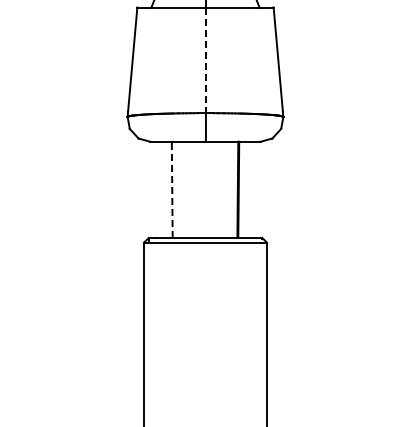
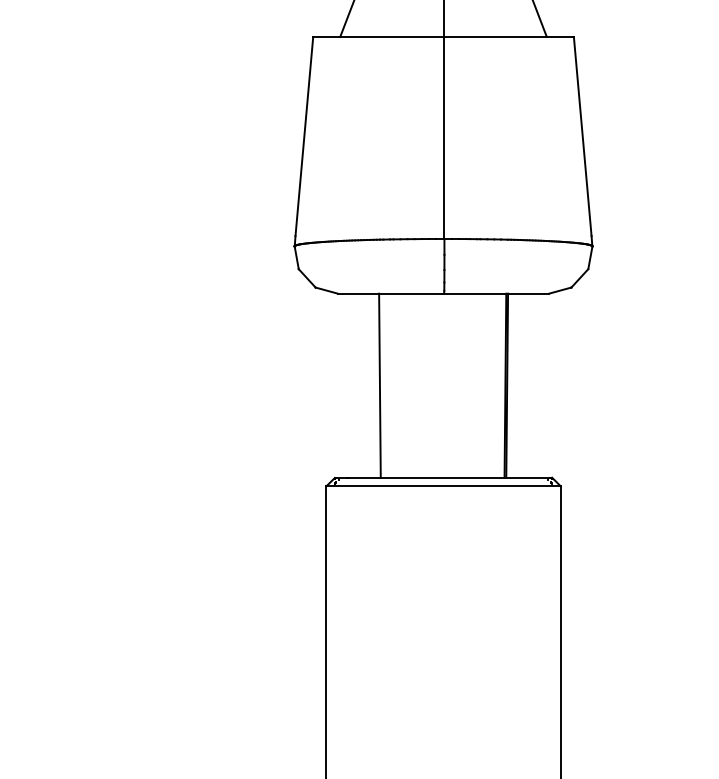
line: (205, 60) -> (443, 138), dashed -> solid
line: (172, 189) -> (380, 385), dashed -> solid

